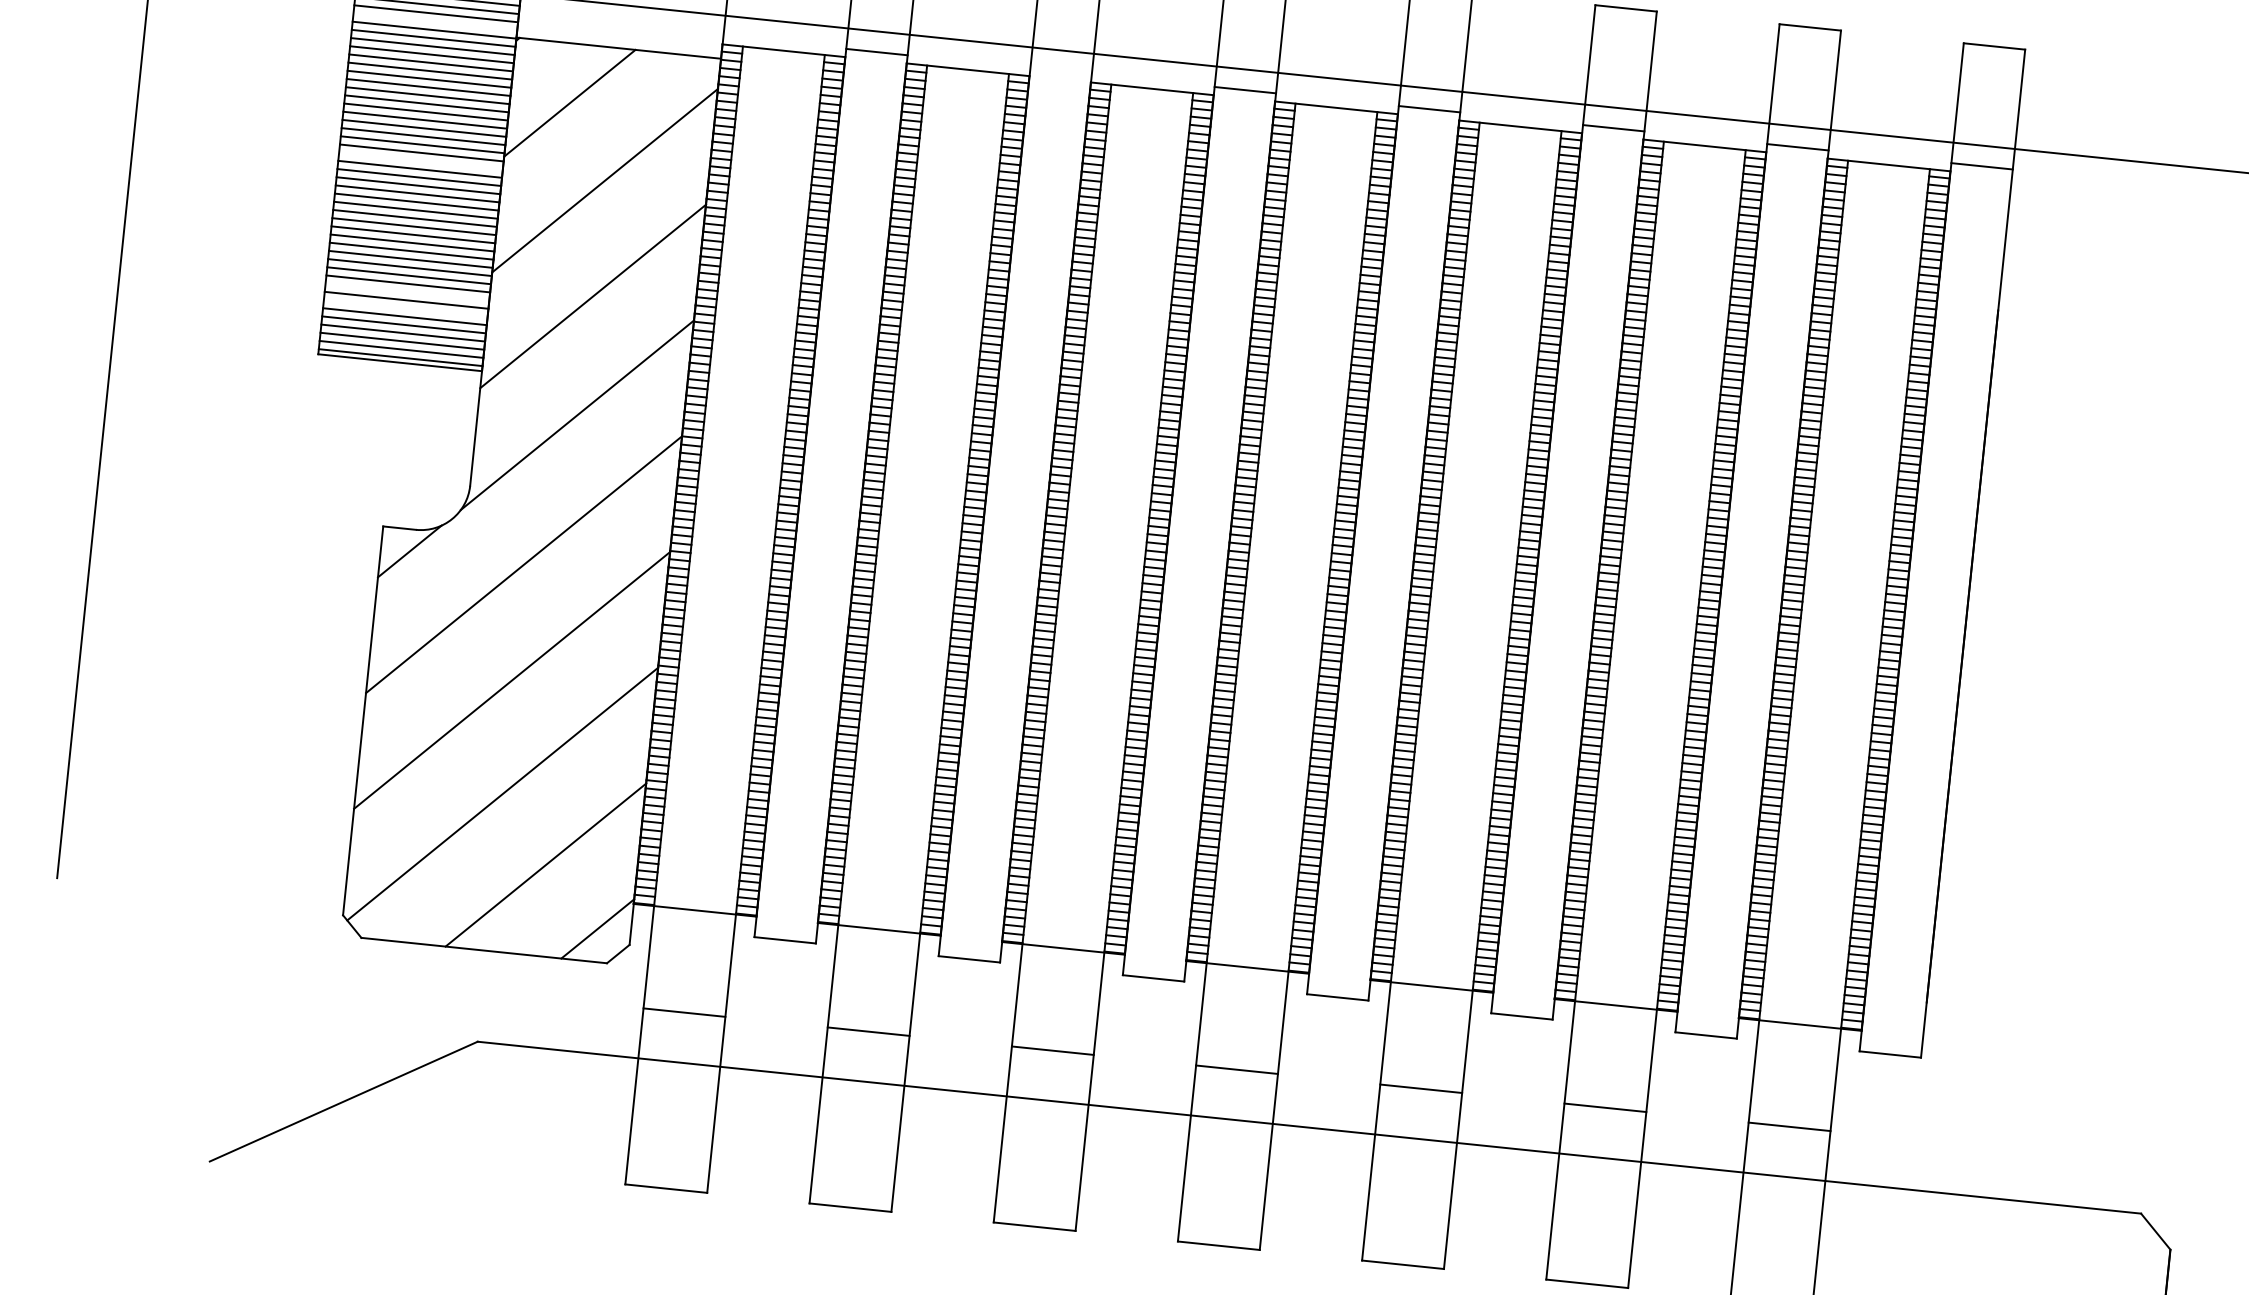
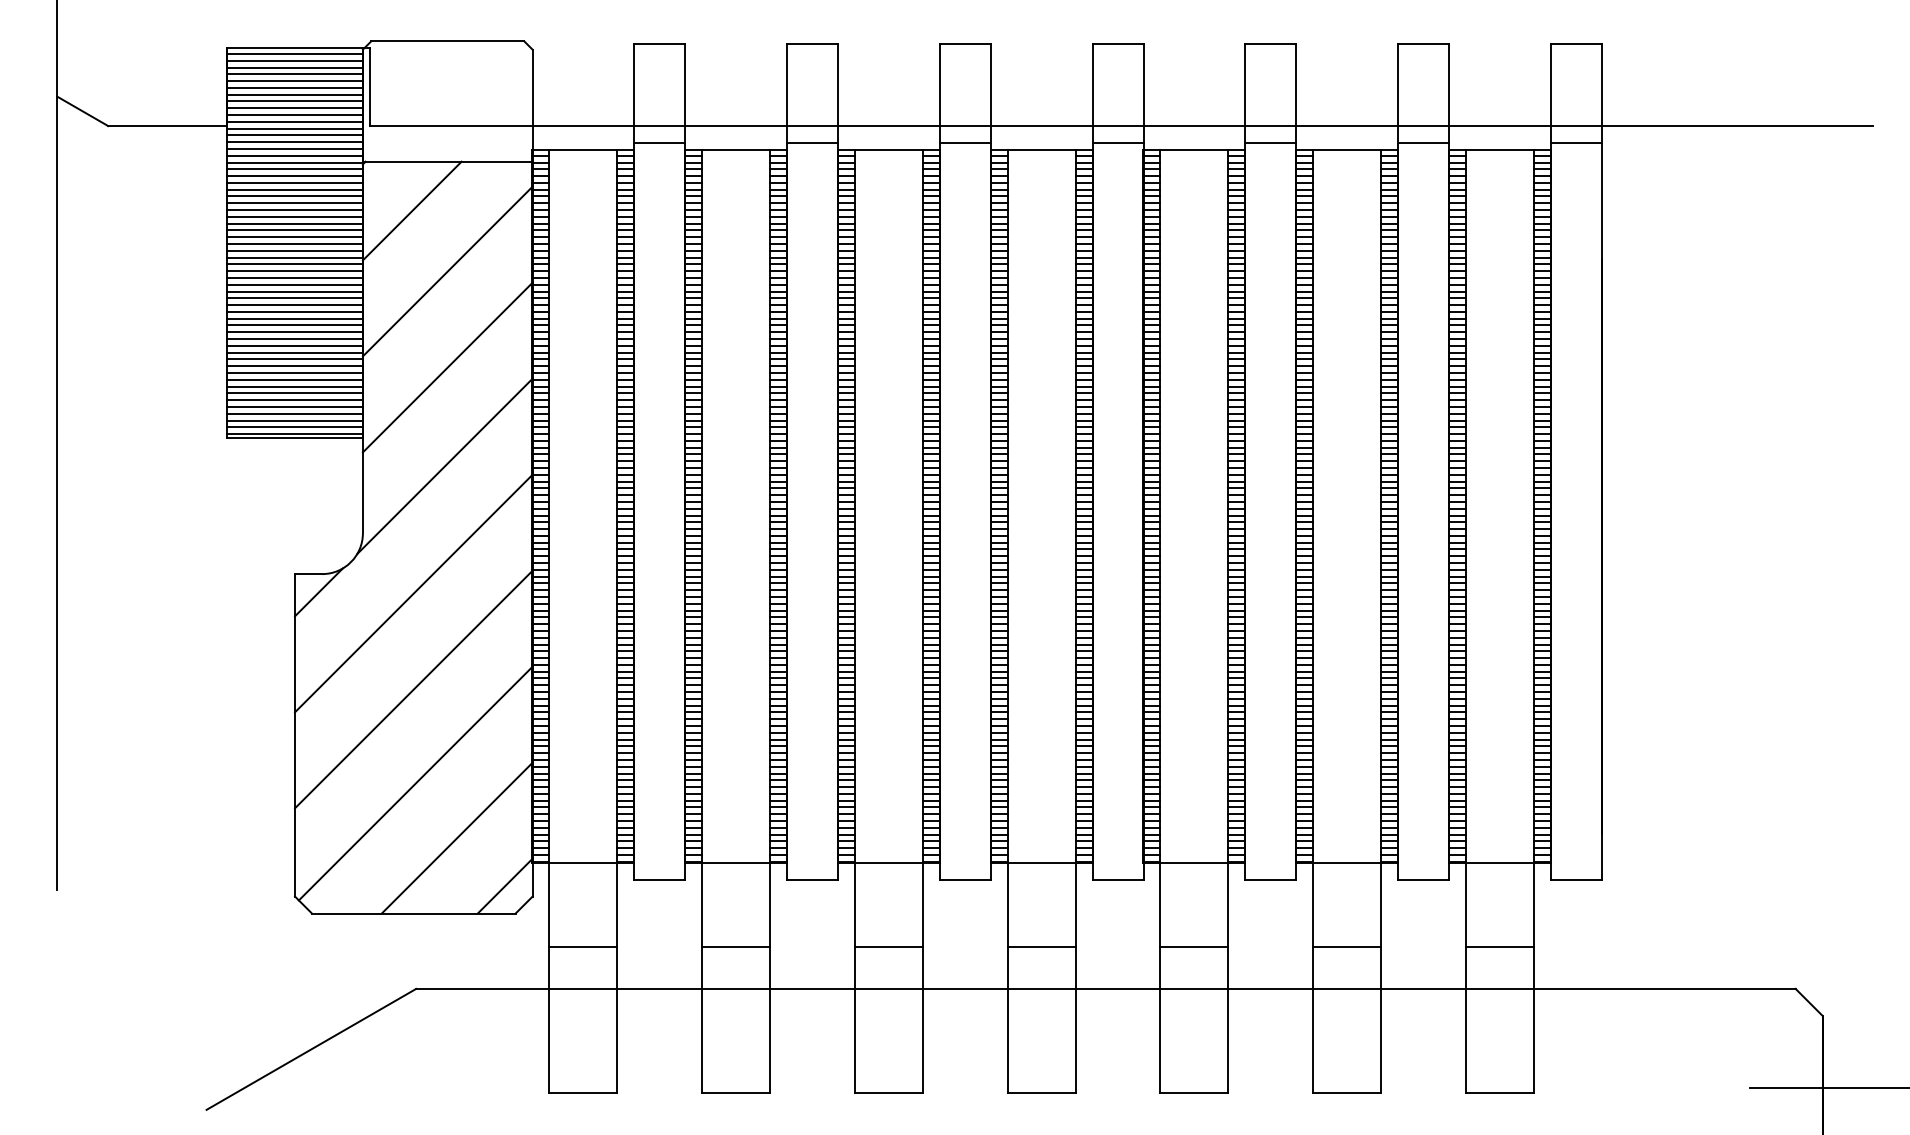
line: (434, 21) -> (294, 155), added
line: (1060, 71) -> (812, 143), added
line: (420, 161) -> (294, 271), added
line: (406, 291) -> (294, 379), added
line: (405, 308) -> (294, 393), added

